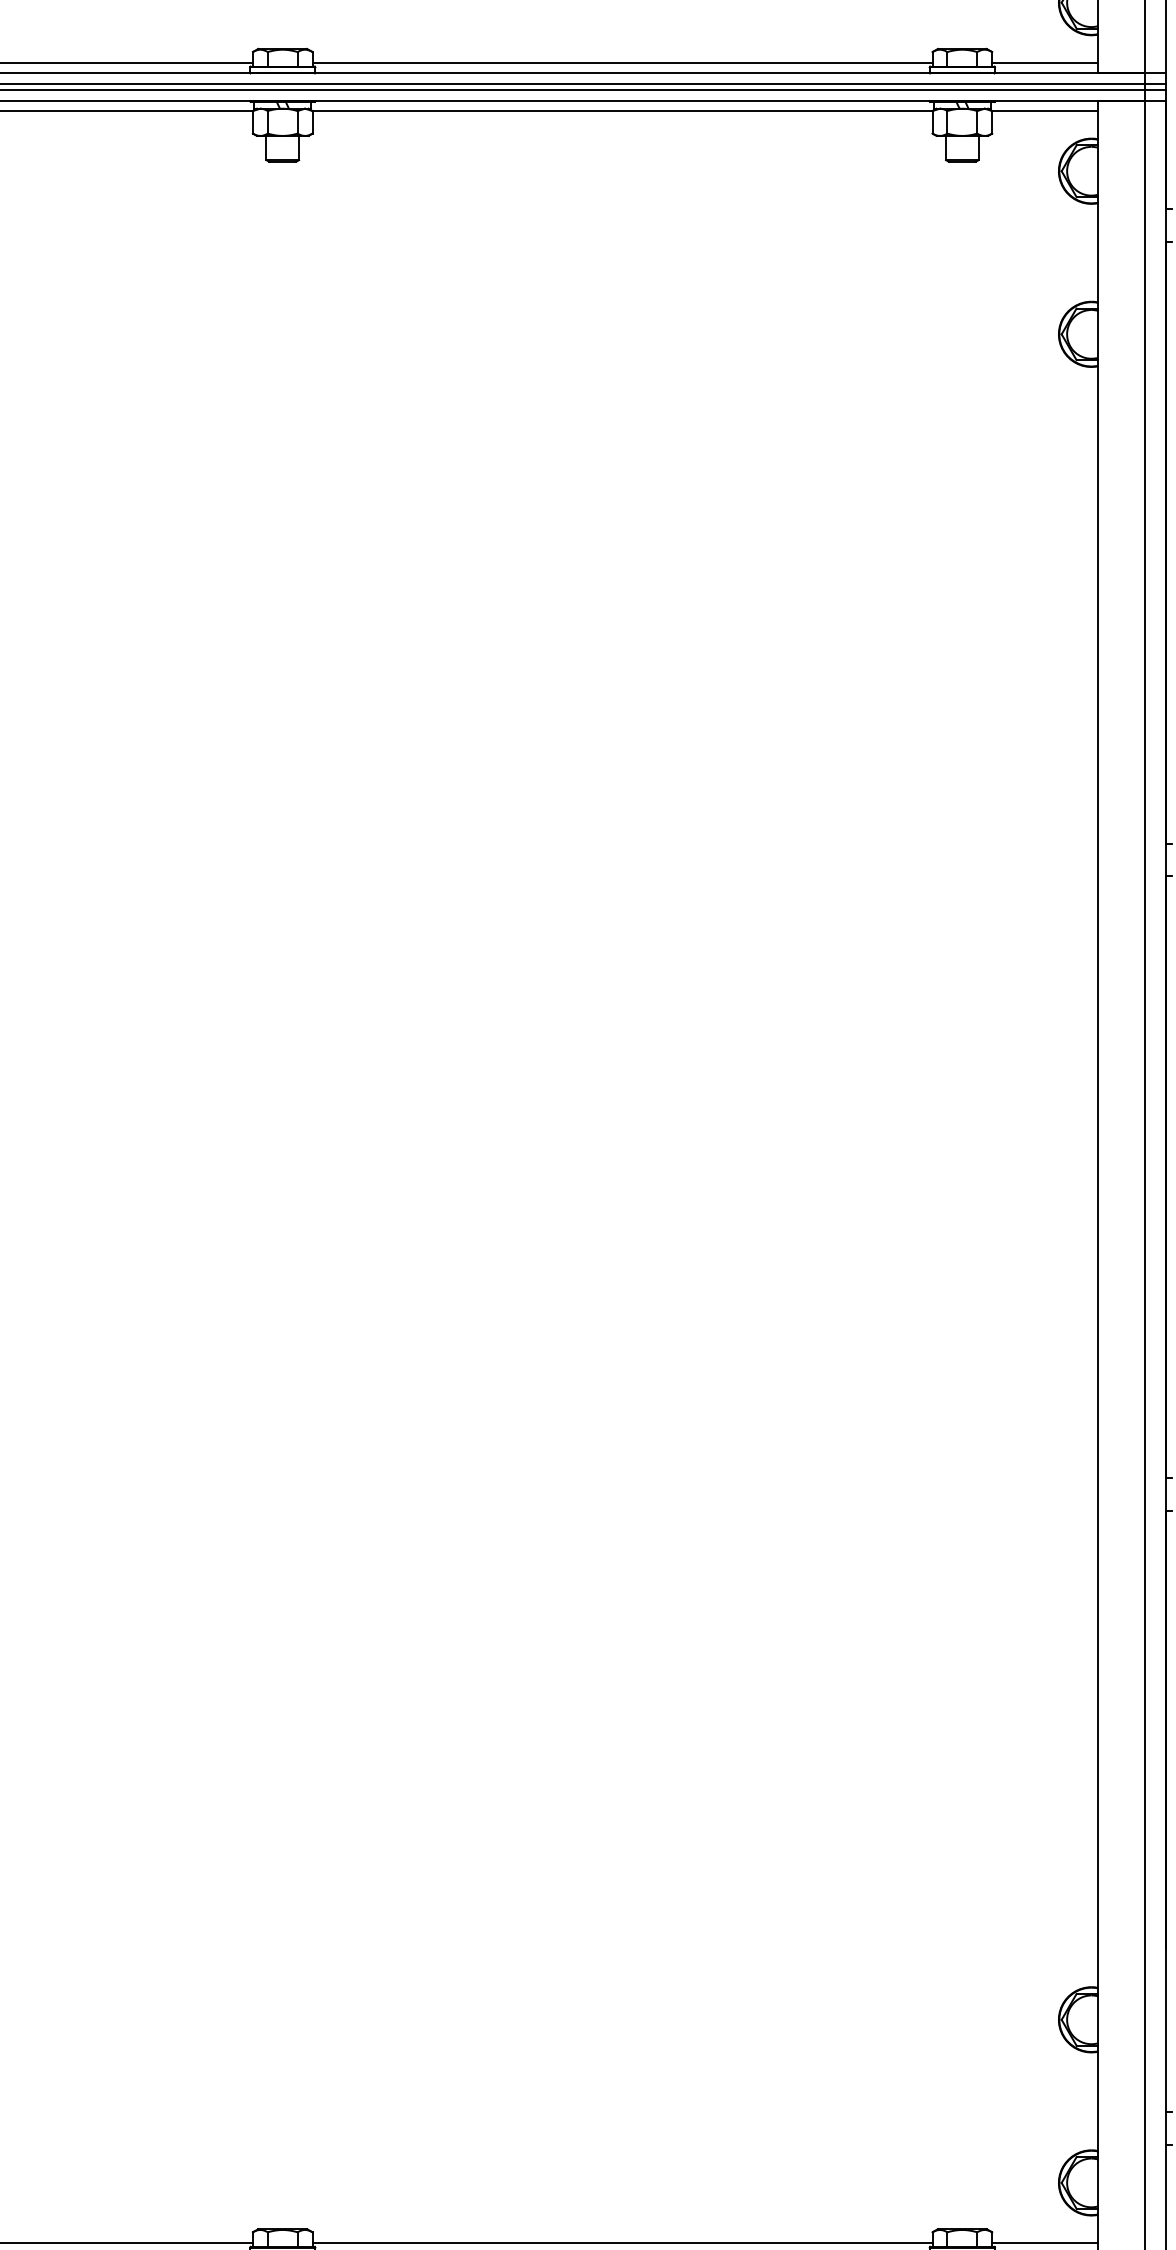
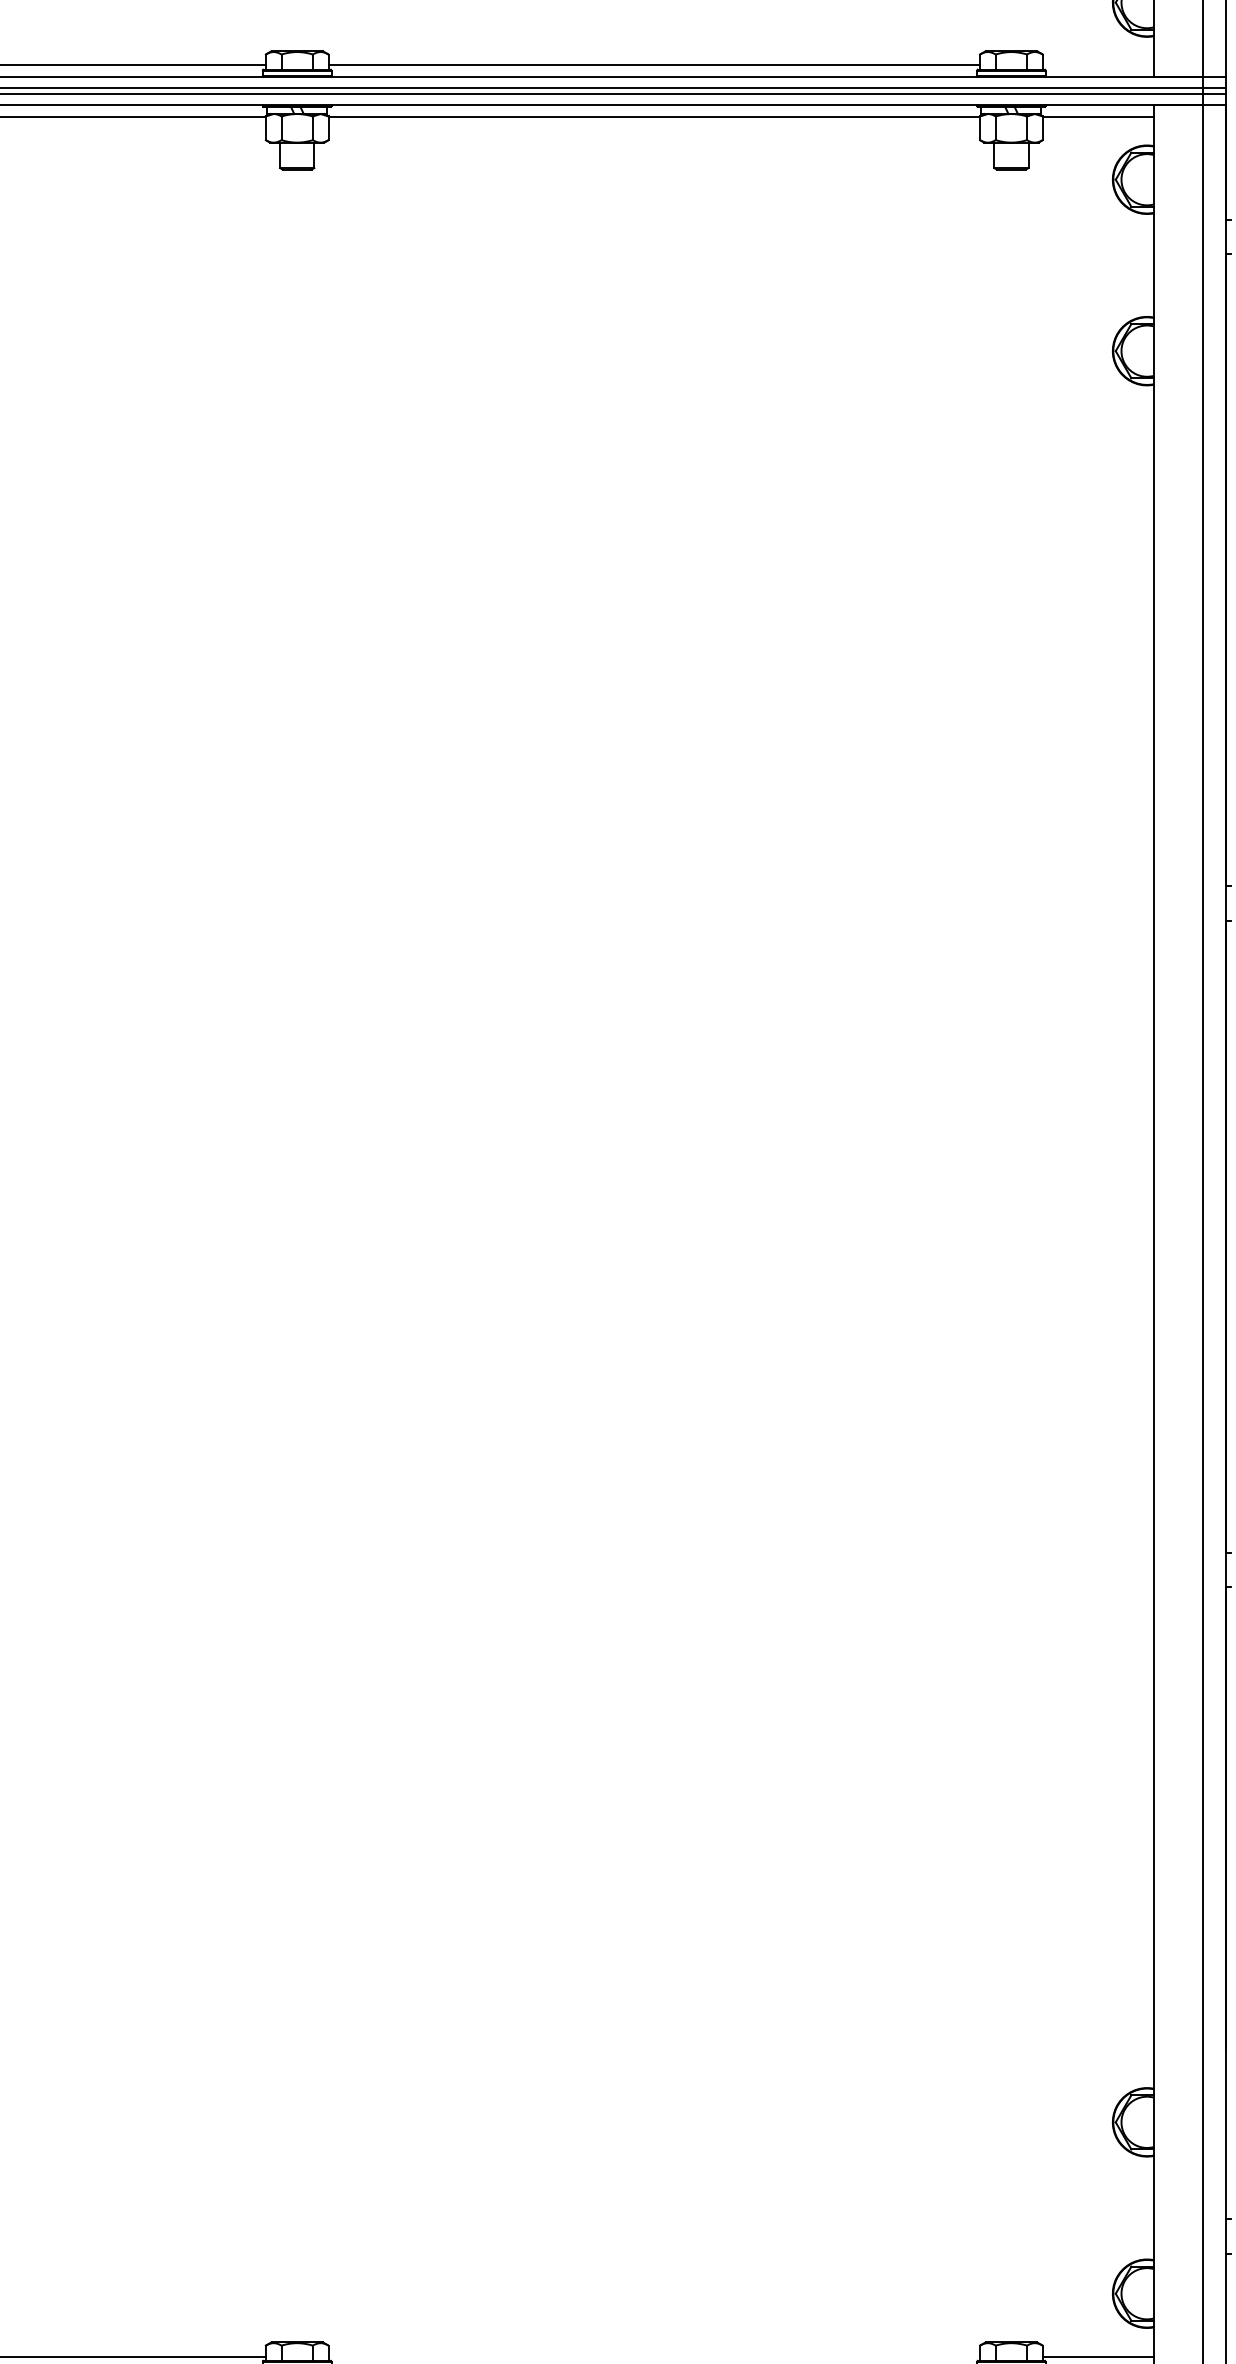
line: (1045, 62) -> (1098, 65), removed
line: (622, 2242) -> (654, 2356), removed

